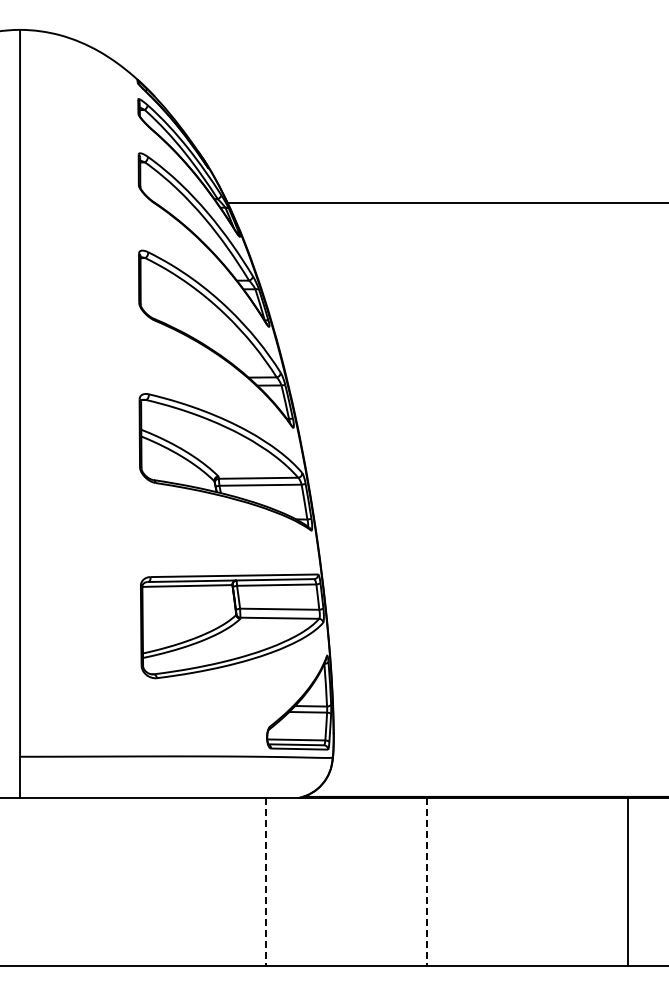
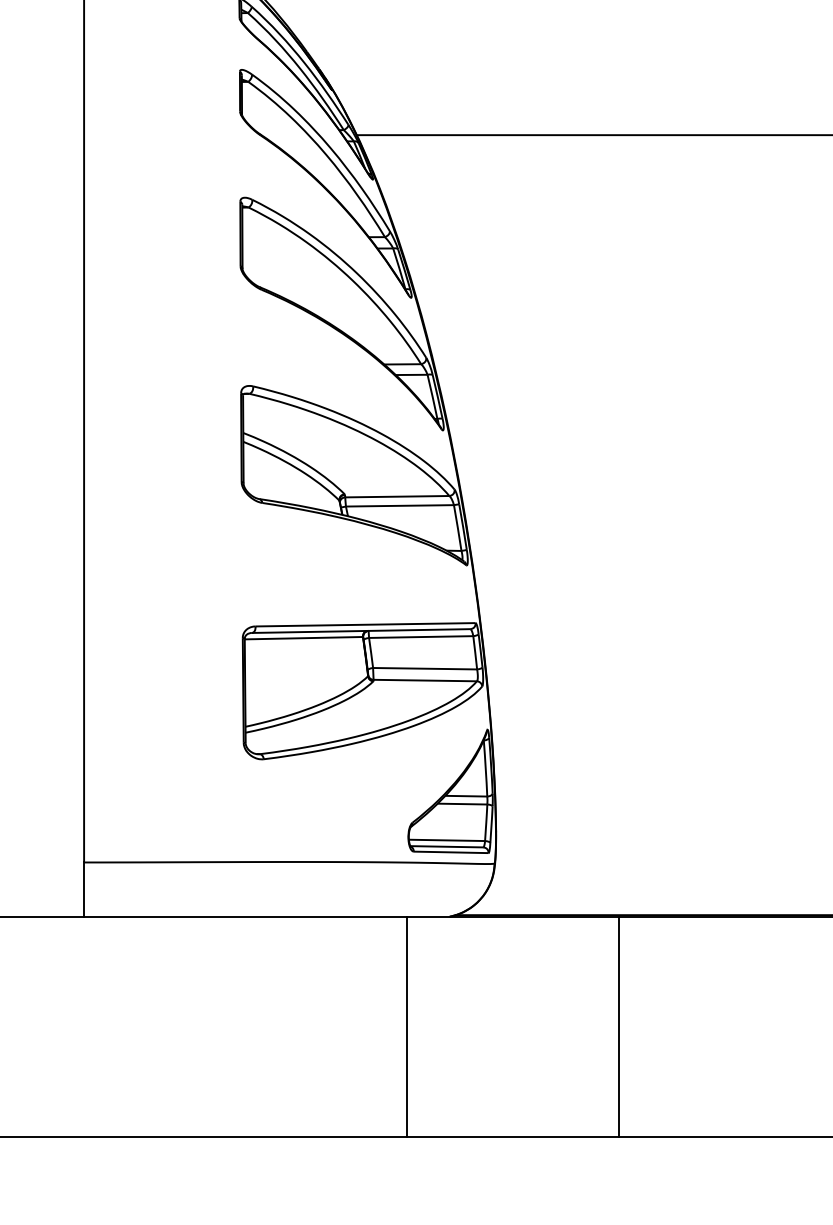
line: (266, 882) -> (407, 1027), dashed -> solid
line: (427, 882) -> (619, 1027), dashed -> solid

